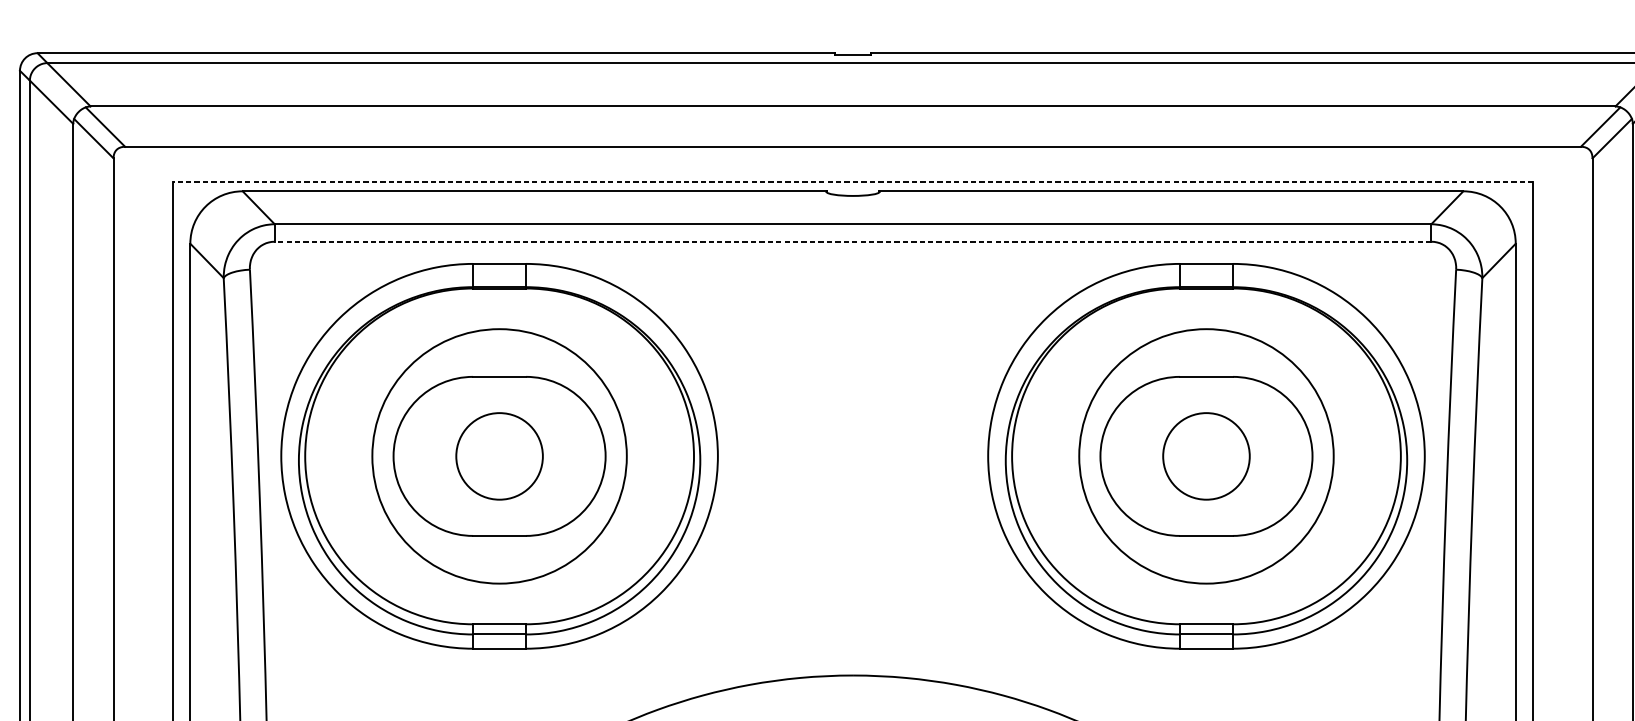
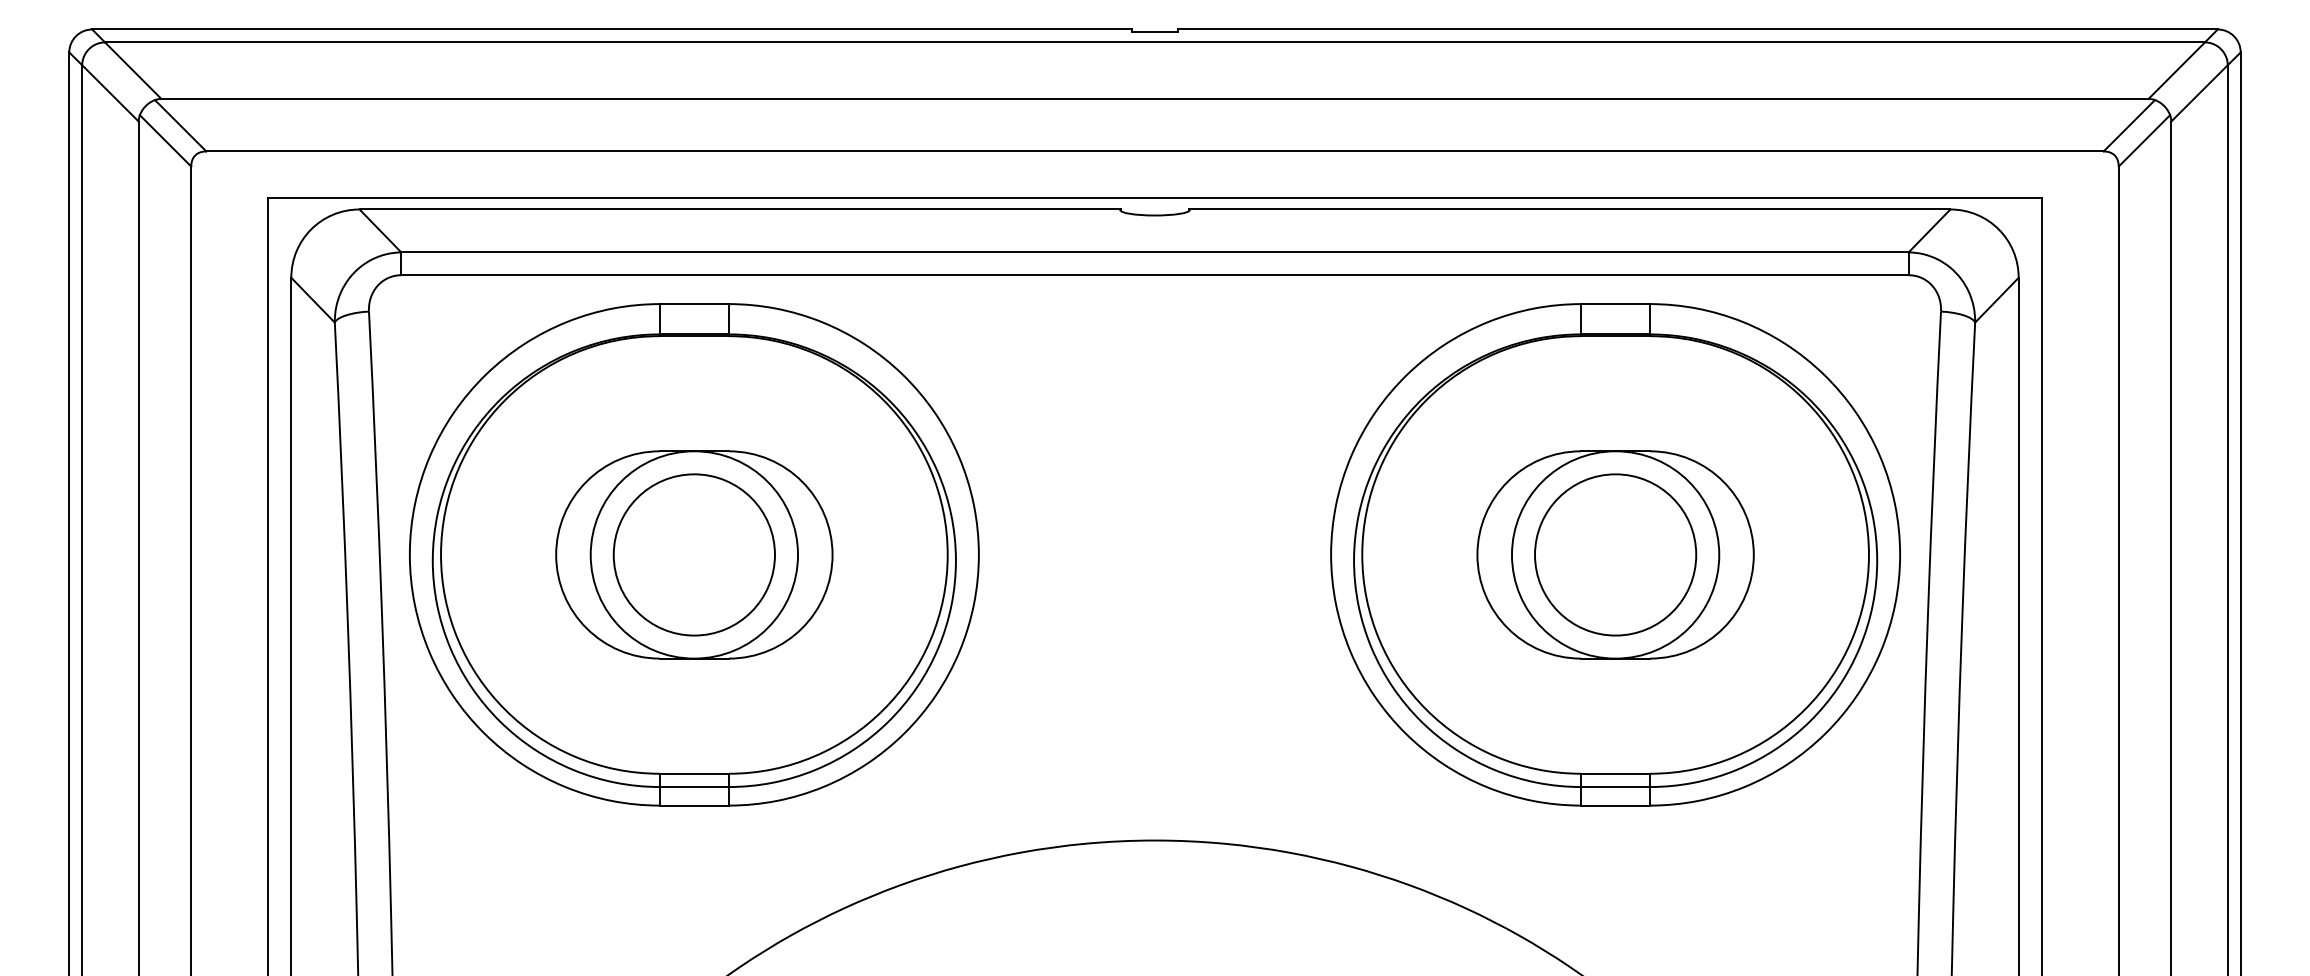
line: (852, 182) -> (1154, 197), dashed -> solid
line: (852, 241) -> (1154, 275), dashed -> solid
circle: (498, 456) -> (693, 554), size x1.43
circle: (499, 456) -> (694, 554), size x0.62
circle: (1206, 456) -> (1615, 554), size x0.62
circle: (1206, 456) -> (1615, 554), size x1.43

